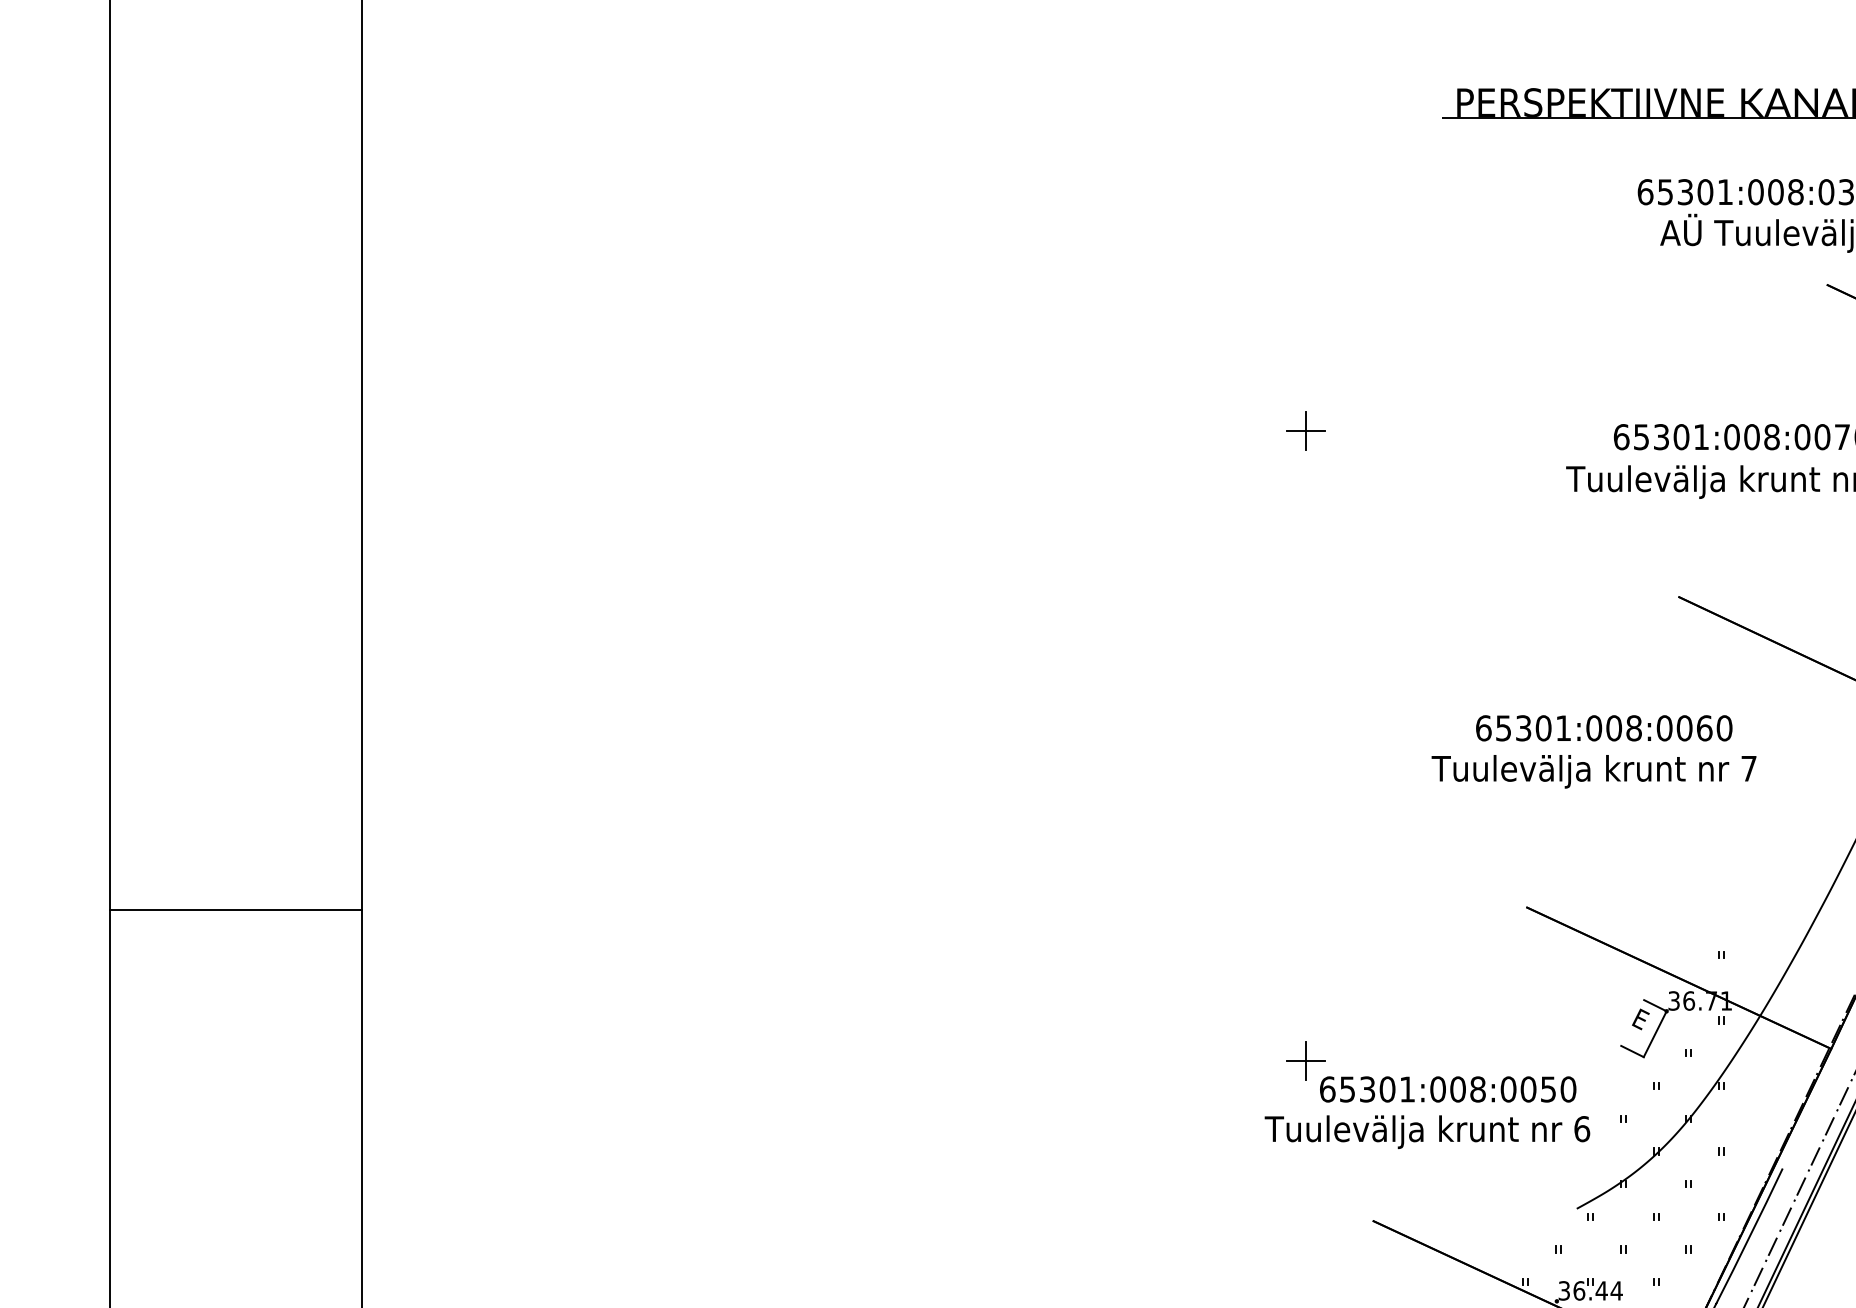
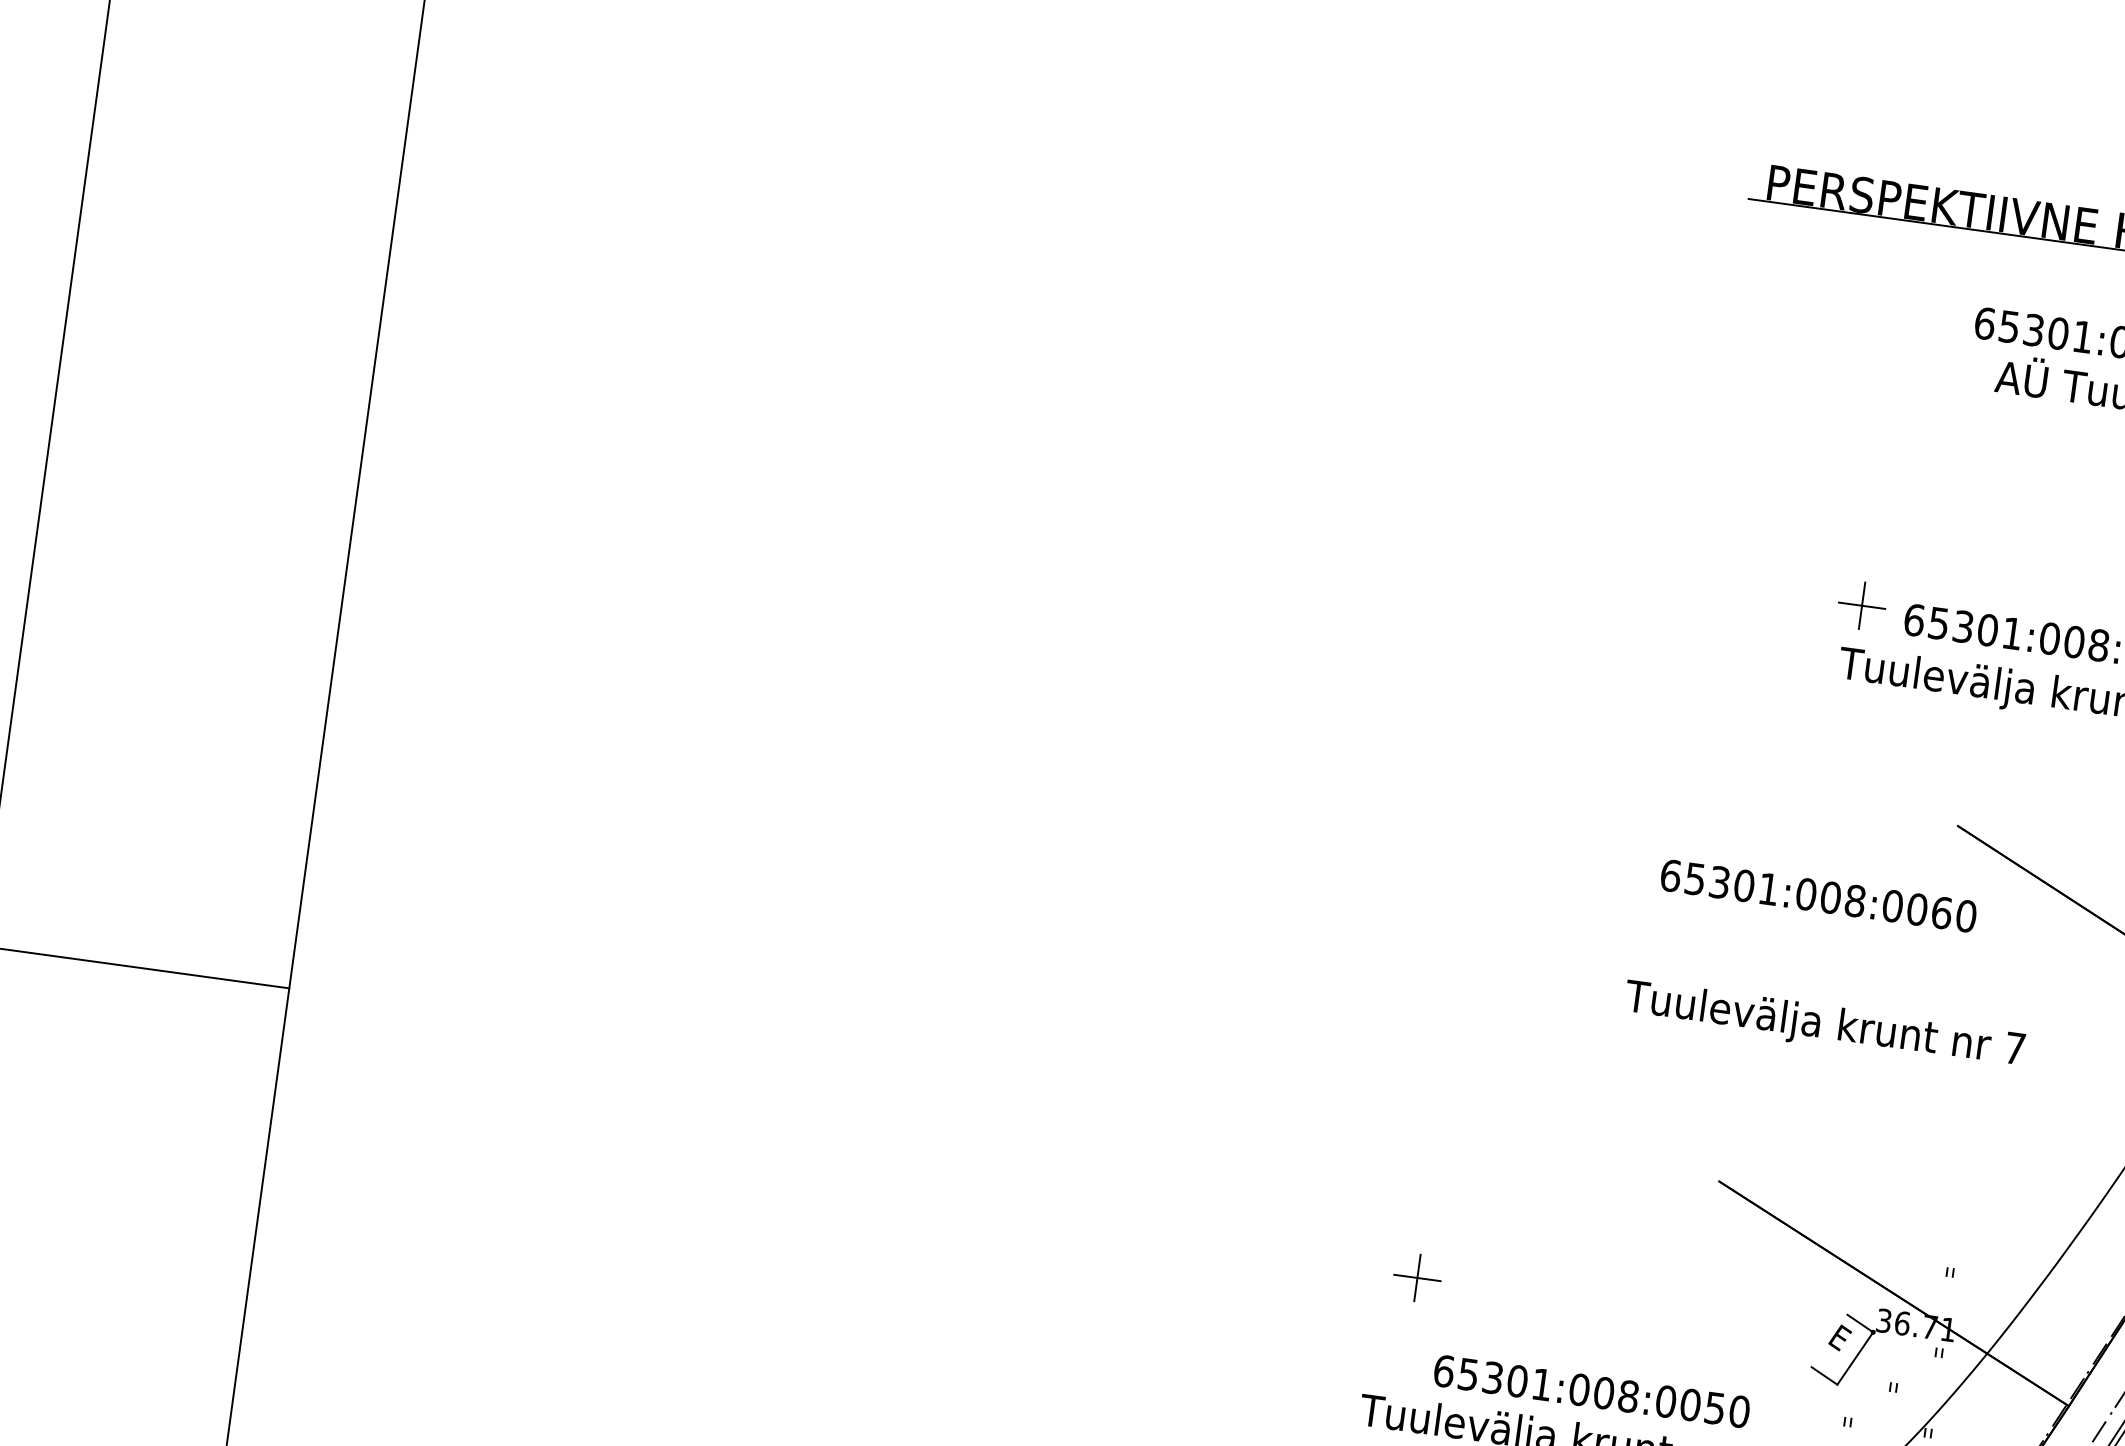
part: (1305, 430) -> (1861, 604), moved
text: (1604, 728) -> (1818, 896), moved
part: (1305, 1060) -> (1416, 1277), moved

